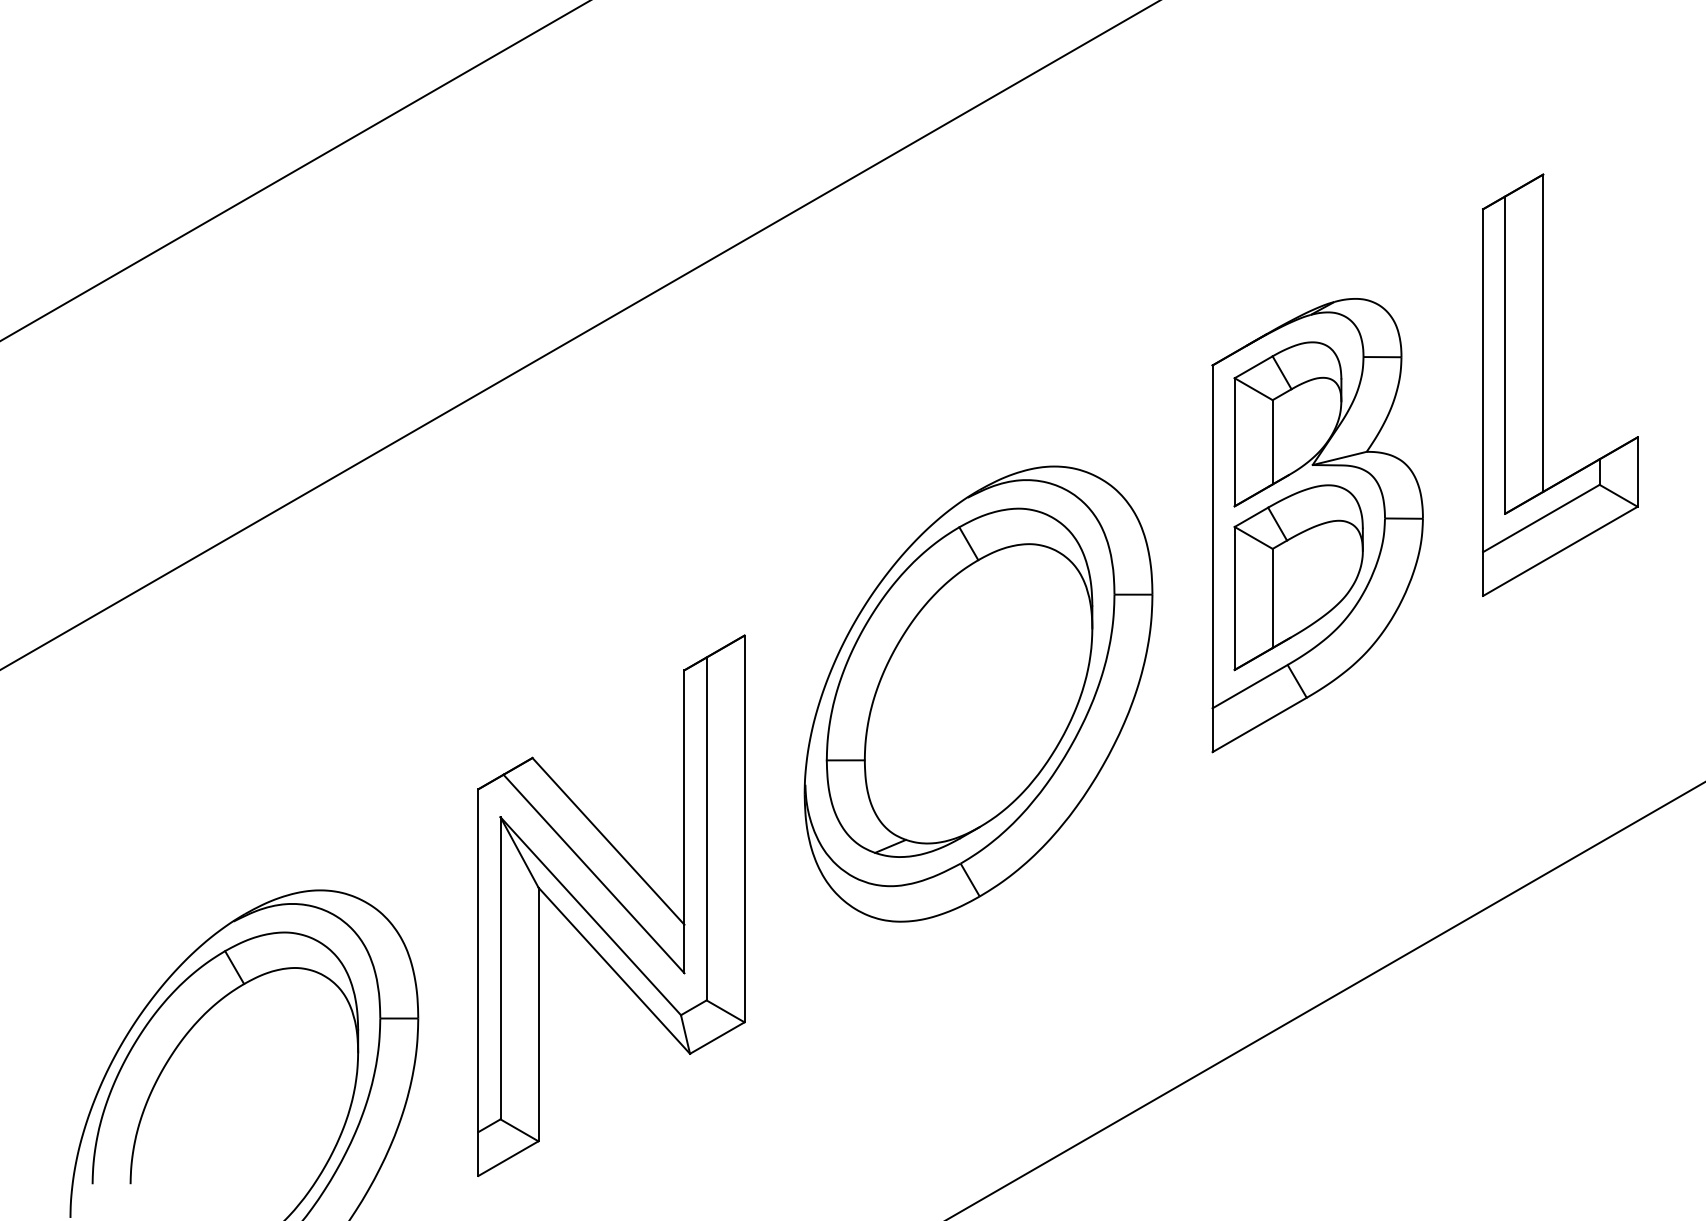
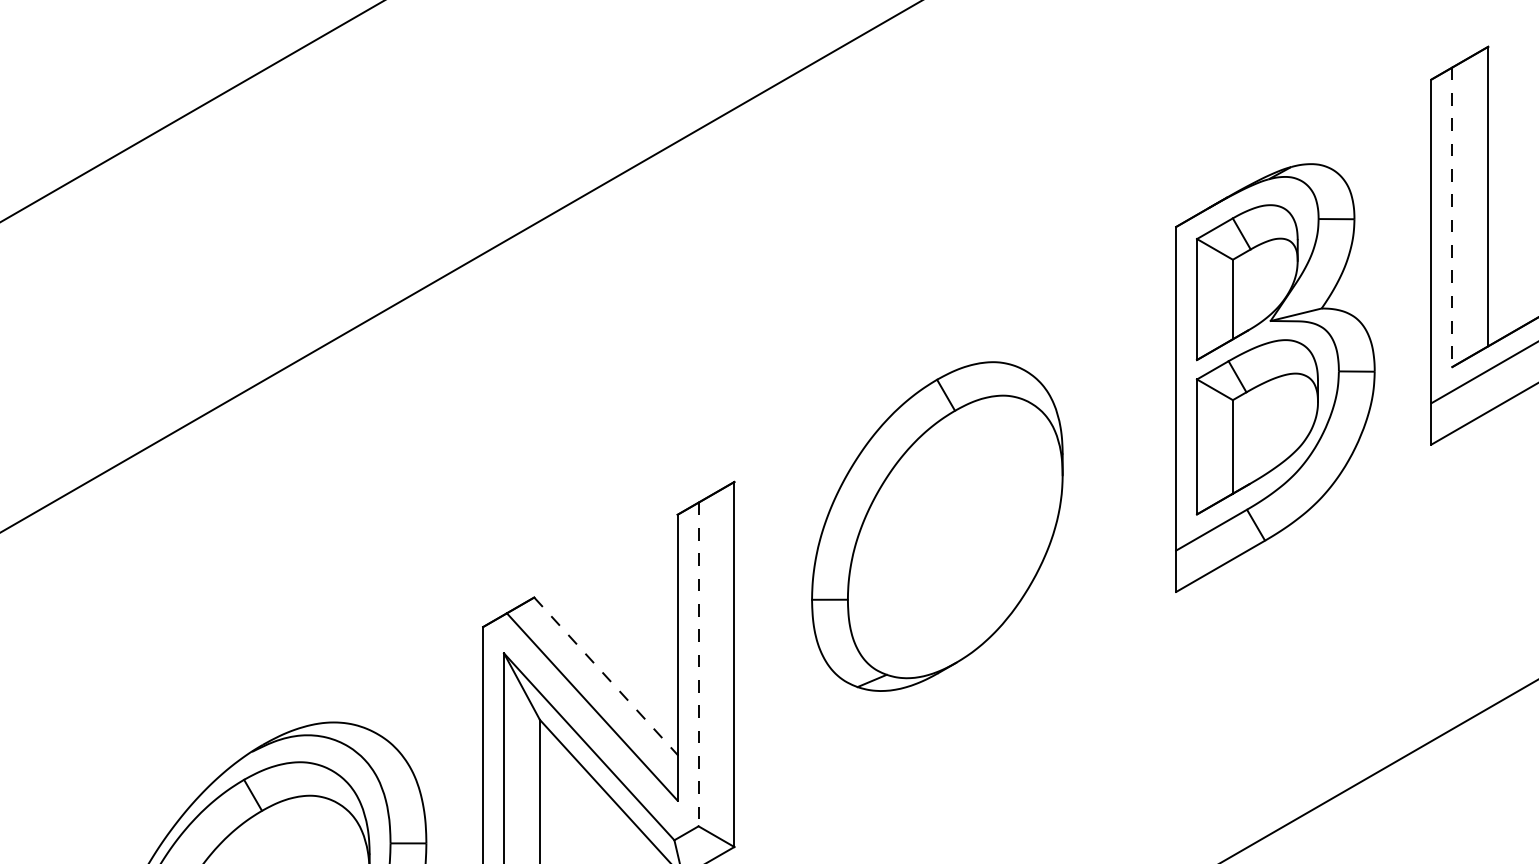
line: (1505, 355) -> (1452, 217), solid -> dashed
part: (978, 693) -> (955, 536), removed
line: (706, 829) -> (698, 665), solid -> dashed
line: (608, 841) -> (605, 676), solid -> dashed

